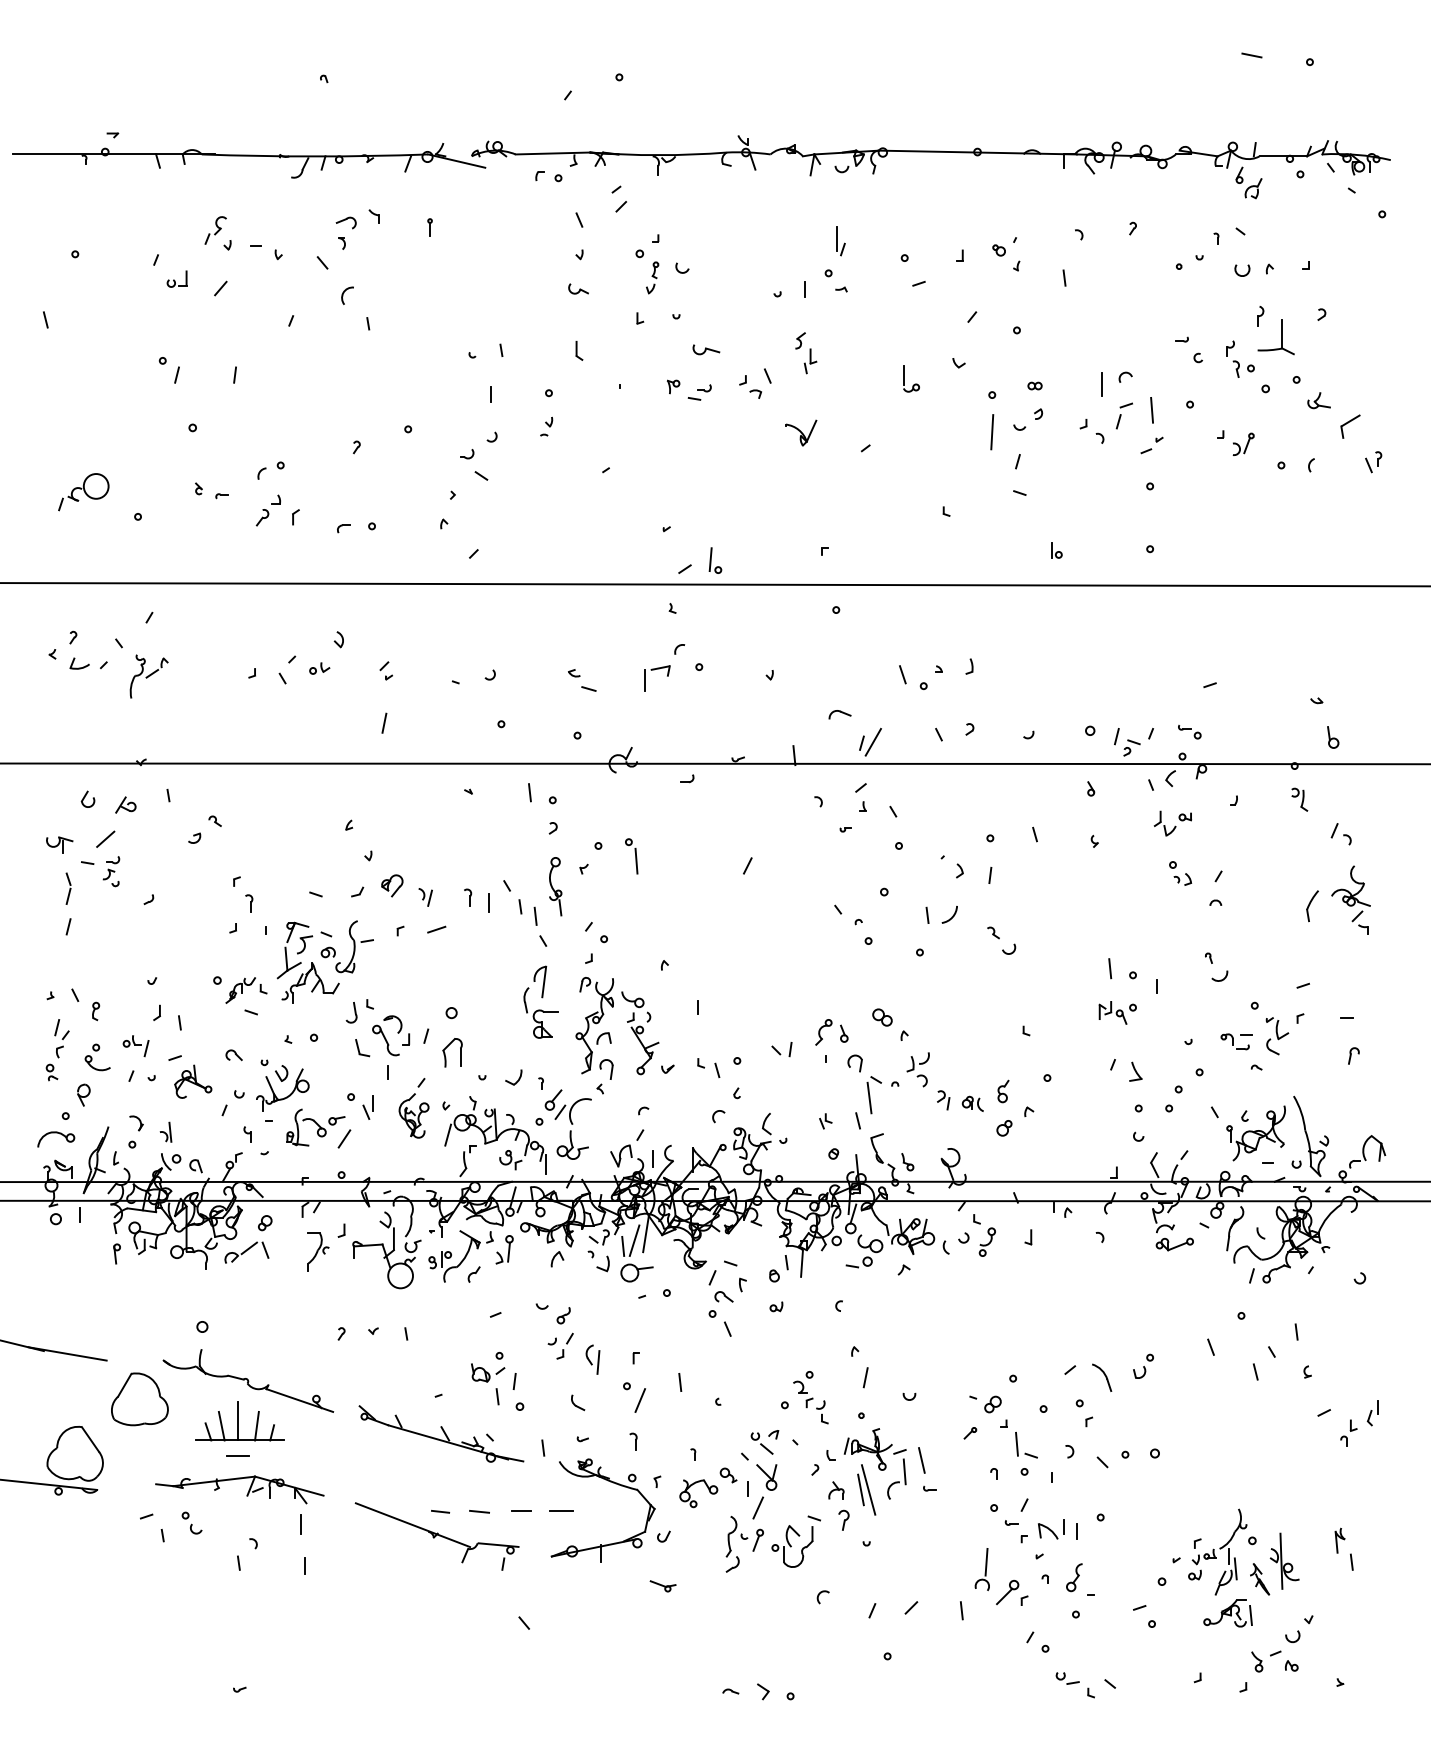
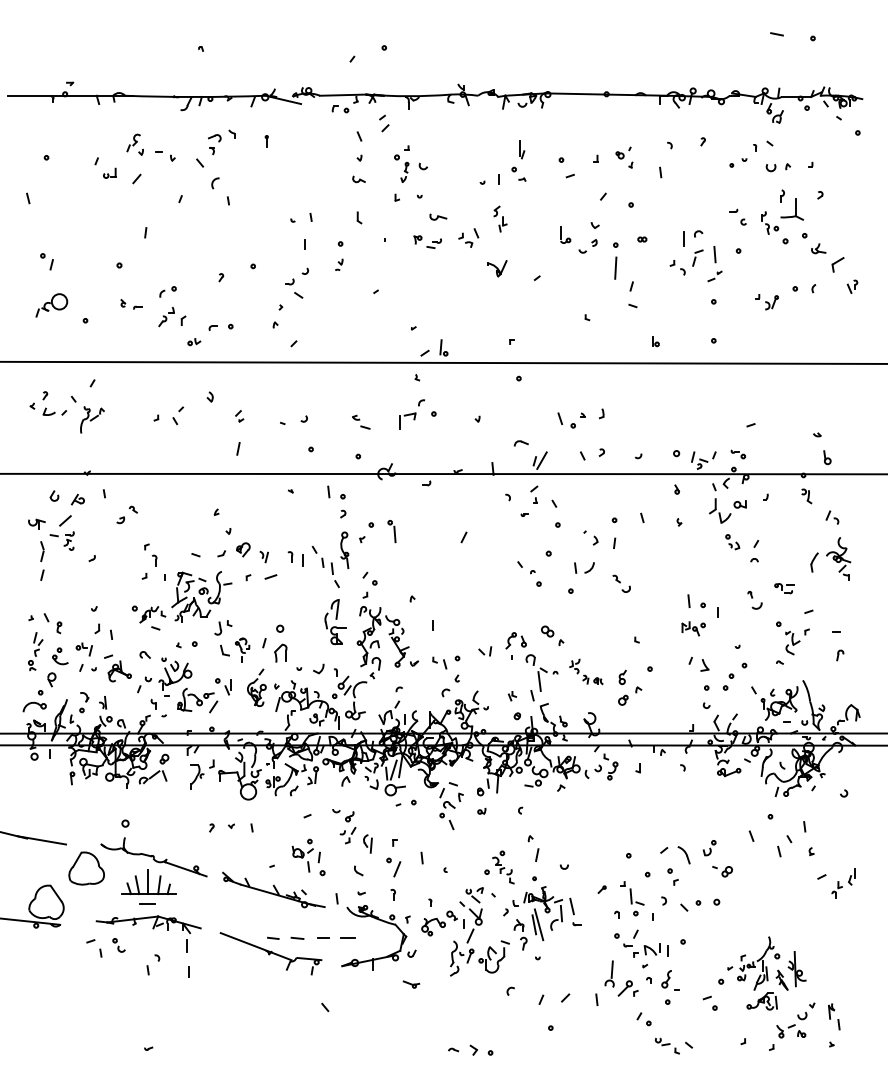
part: (168, 369) -> (46, 261), moved
part: (1027, 419) -> (587, 246), moved
part: (1235, 443) -> (766, 302), moved
part: (320, 669) -> (194, 342), moved
part: (1172, 824) -> (727, 511), size x1.6
part: (1236, 1041) -> (784, 588), moved
part: (390, 1046) -> (242, 649), size x0.6
part: (945, 1081) -> (586, 671), size x0.7
part: (985, 1404) -> (722, 871), moved
part: (1344, 1549) -> (834, 1016), moved

